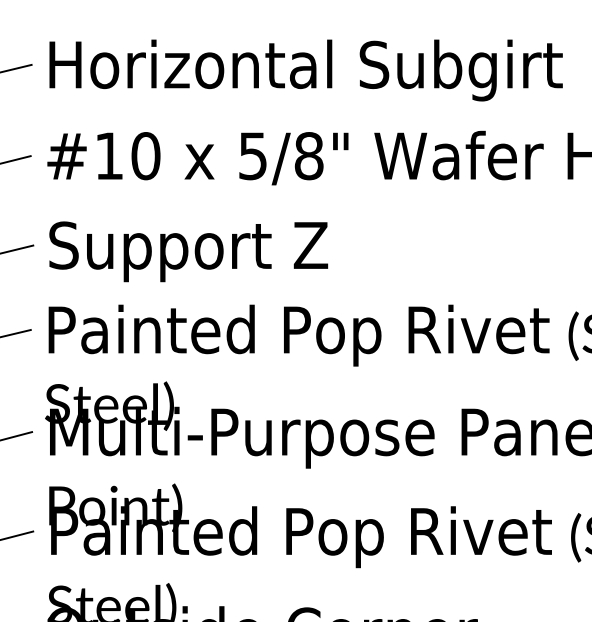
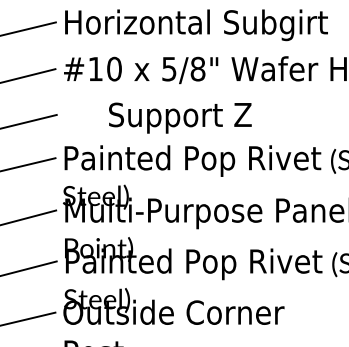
text: (188, 250) -> (180, 117), moved

